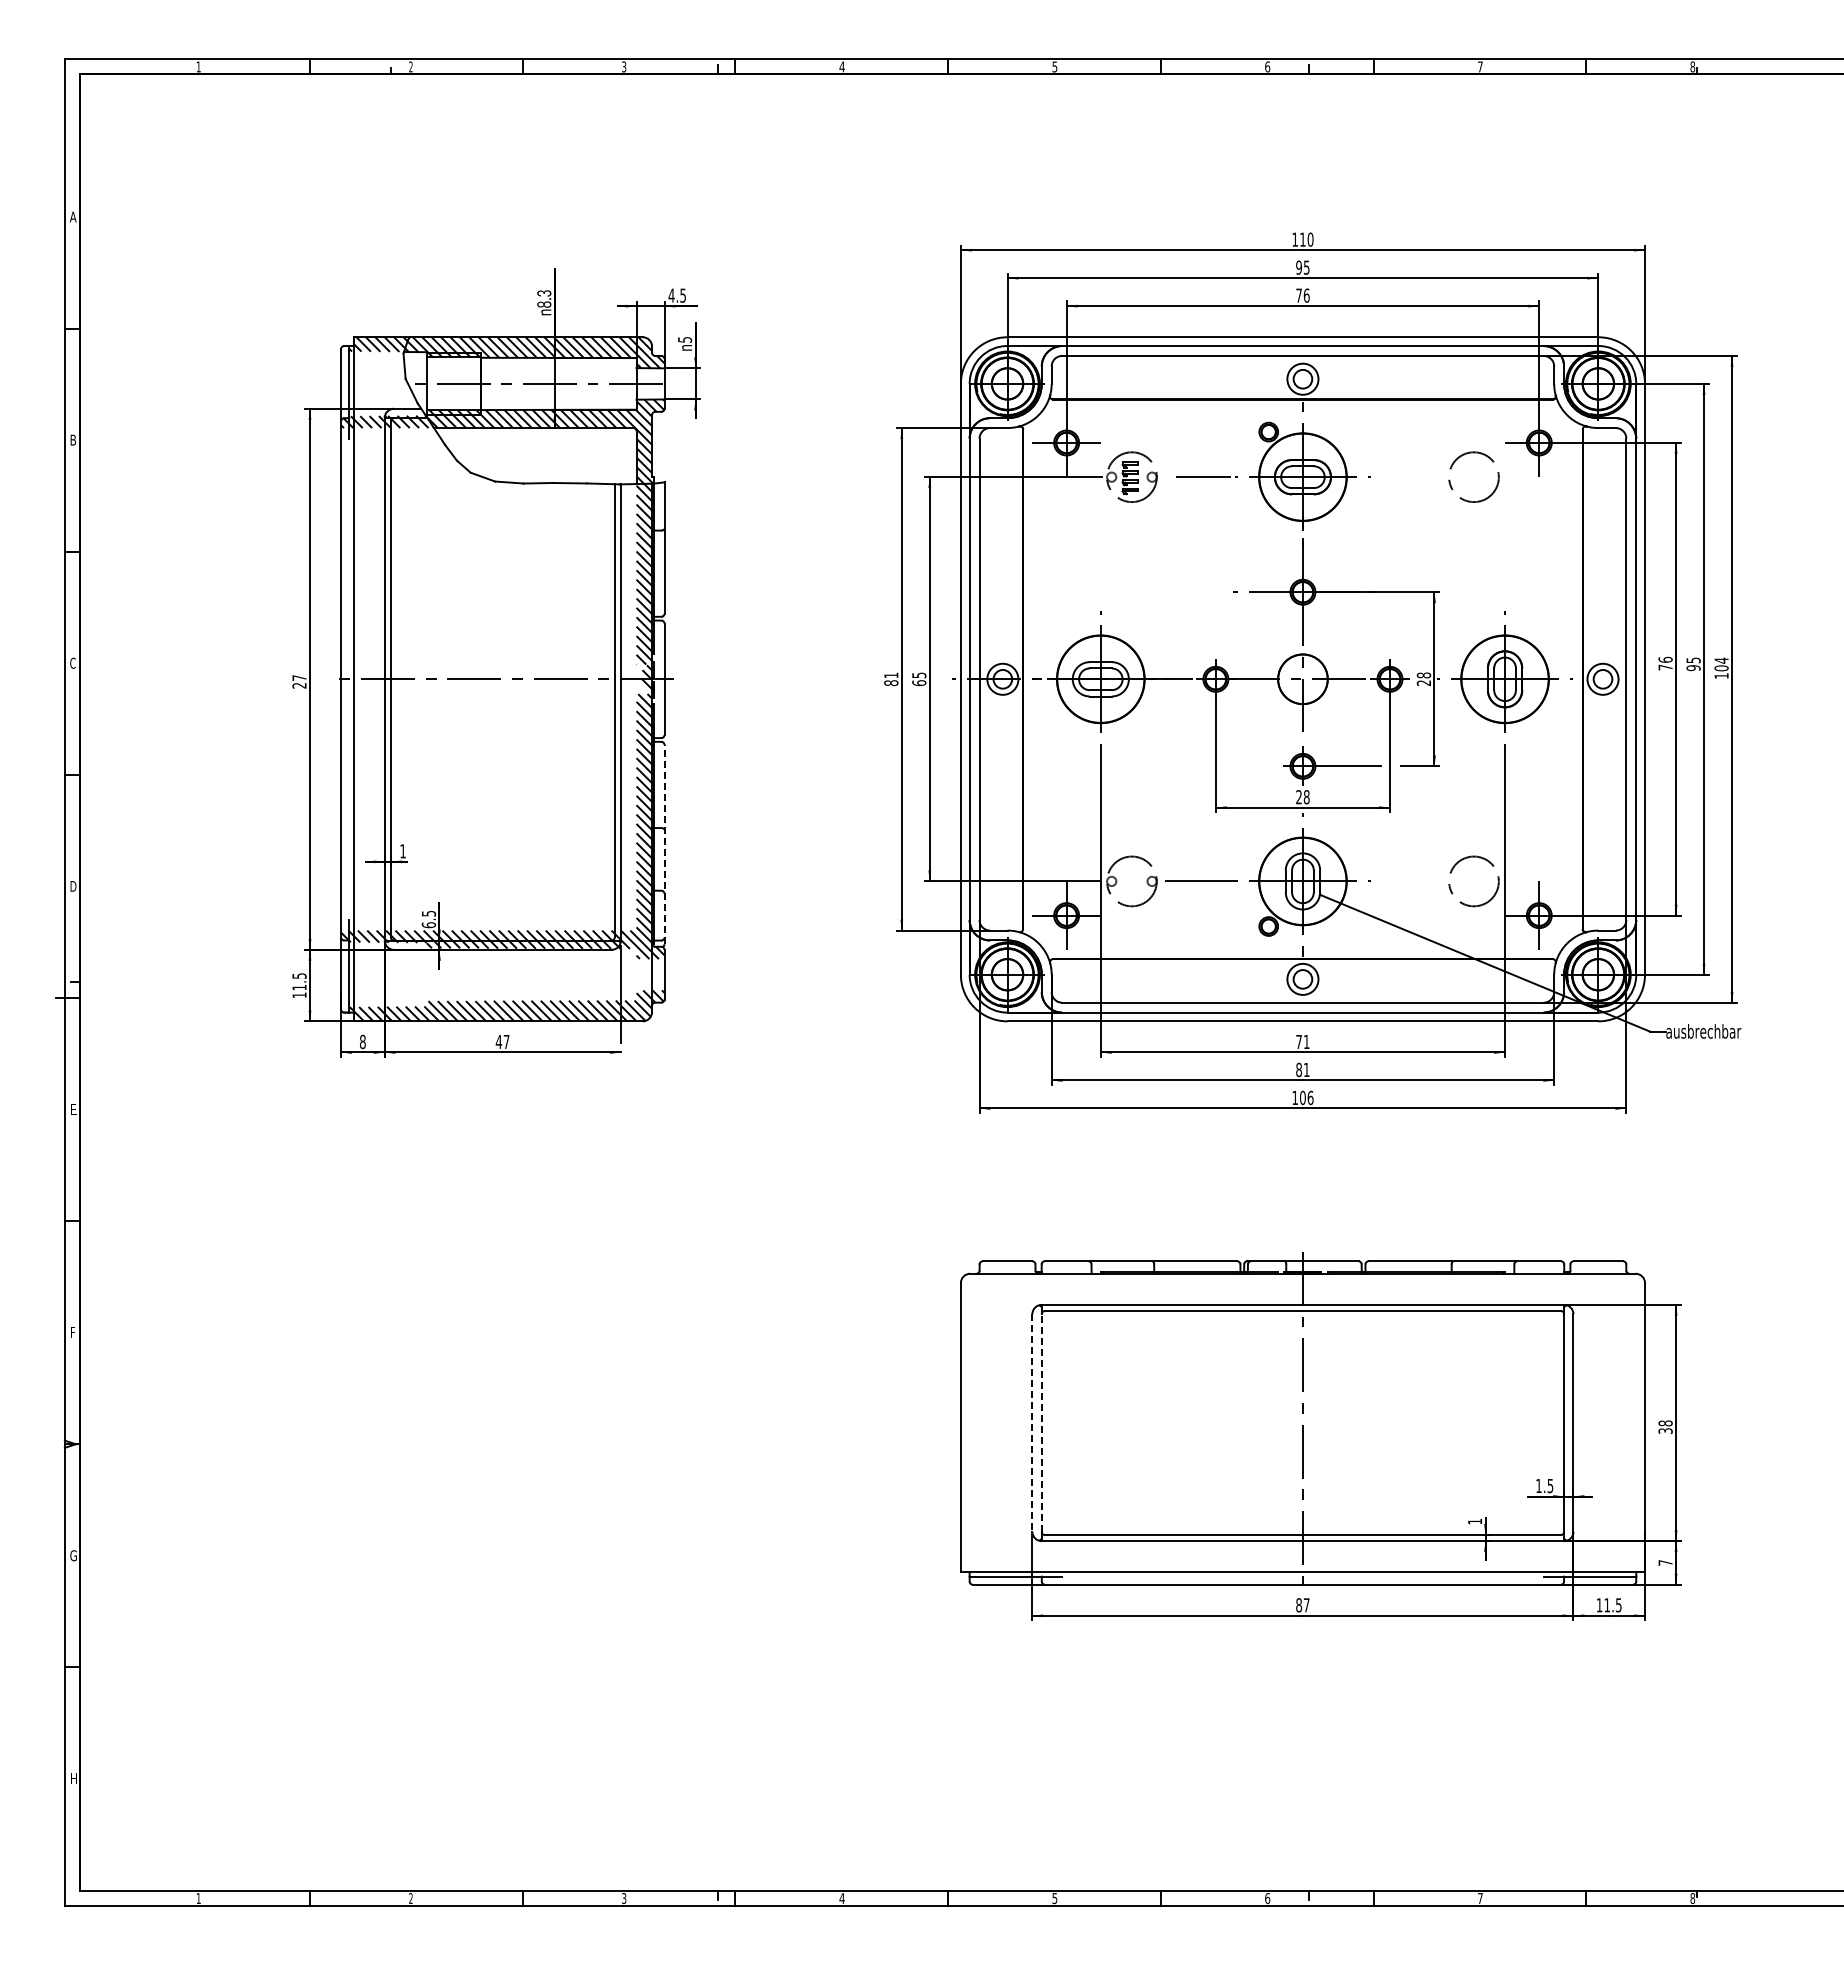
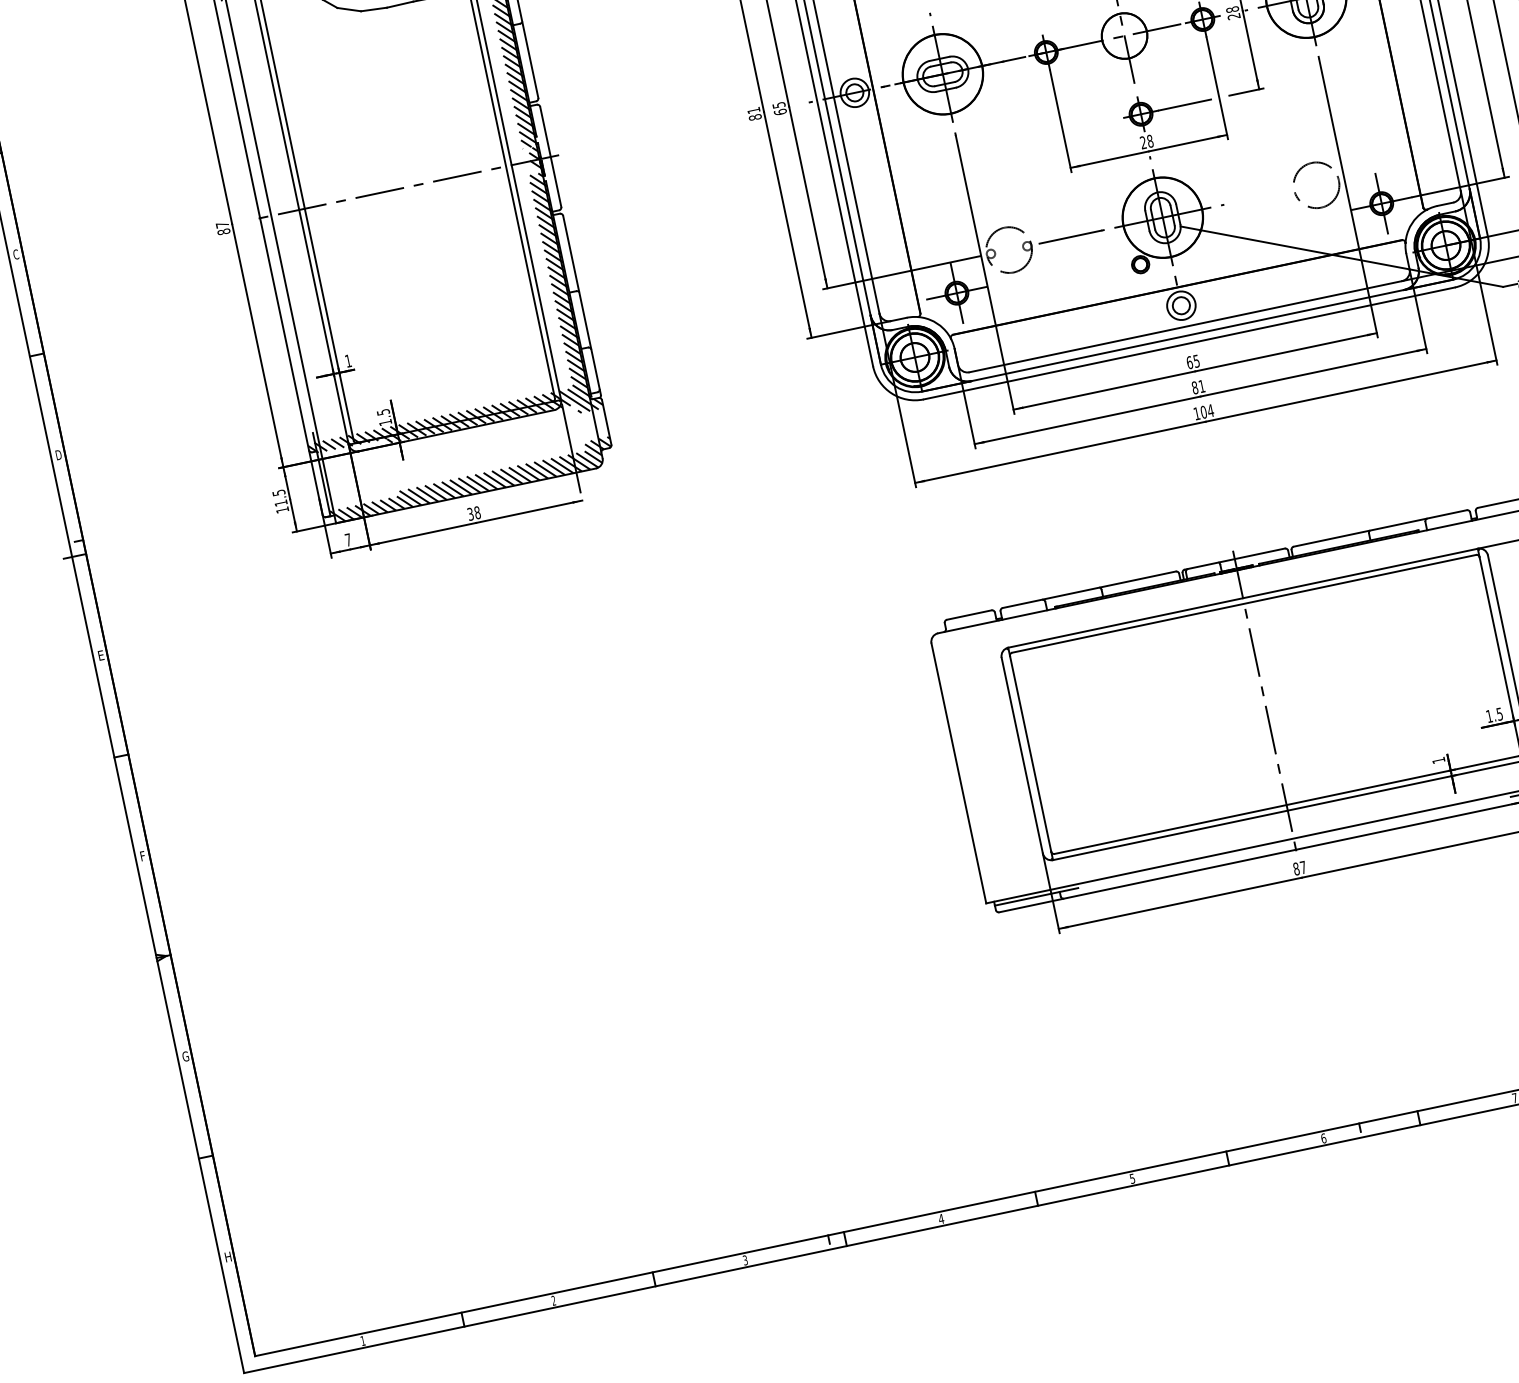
text: (299, 685) -> (223, 231), 27 -> 87
line: (664, 844) -> (582, 305), dashed -> solid
text: (428, 925) -> (385, 422), 6.5 -> 1.5
text: (362, 1041) -> (347, 539), 8 -> 7
text: (502, 1041) -> (473, 513), 47 -> 38
text: (1302, 1041) -> (1192, 361), 71 -> 65
text: (1310, 1097) -> (1210, 410), 106 -> 104
line: (1032, 1423) -> (1022, 756), dashed -> solid
line: (1041, 1423) -> (1030, 754), dashed -> solid

